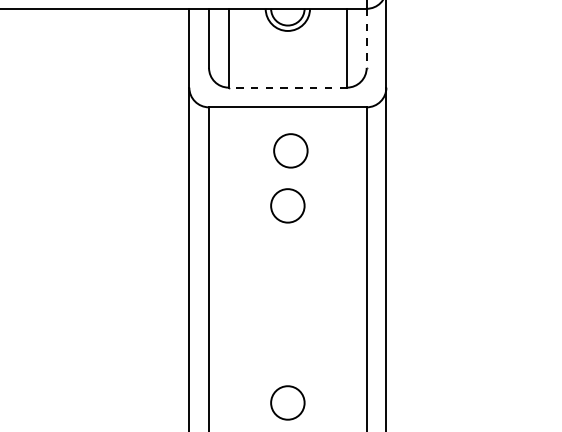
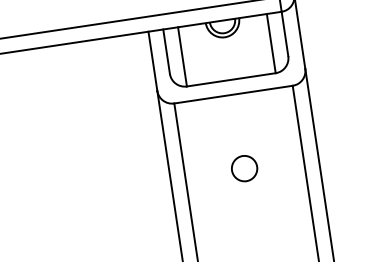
line: (366, 38) -> (284, 34), dashed -> solid
line: (287, 87) -> (231, 79), dashed -> solid
circle: (290, 150) -> (240, 126), removed

